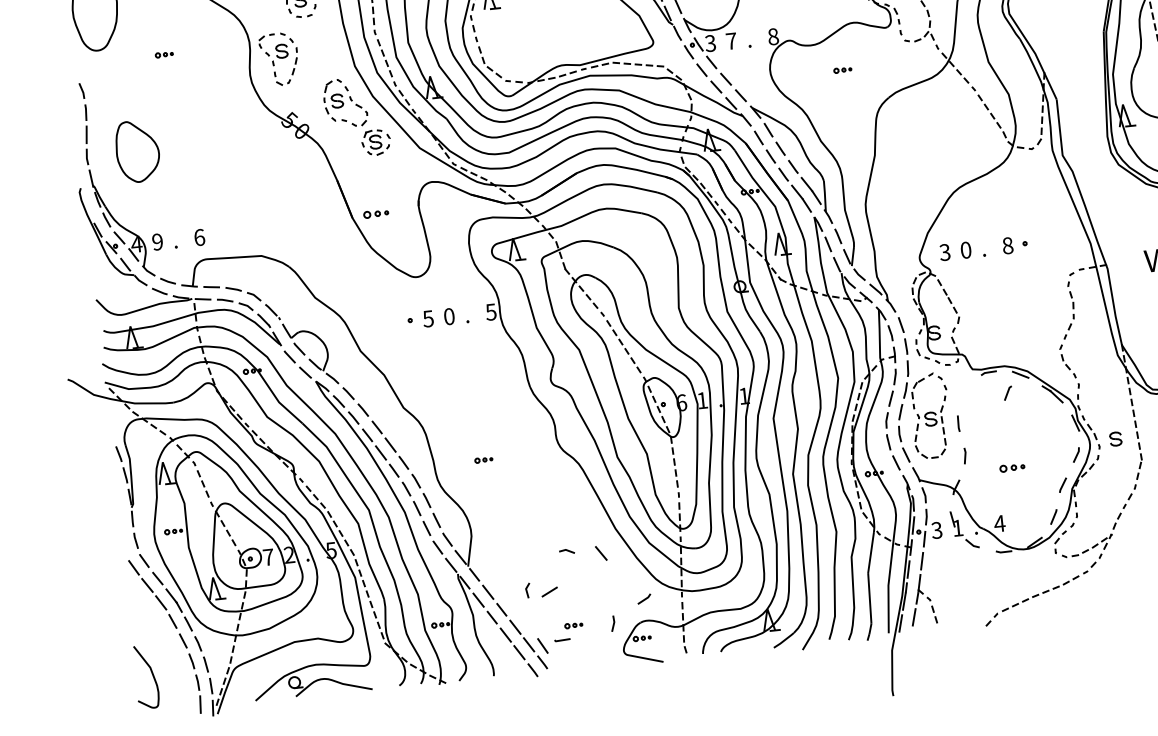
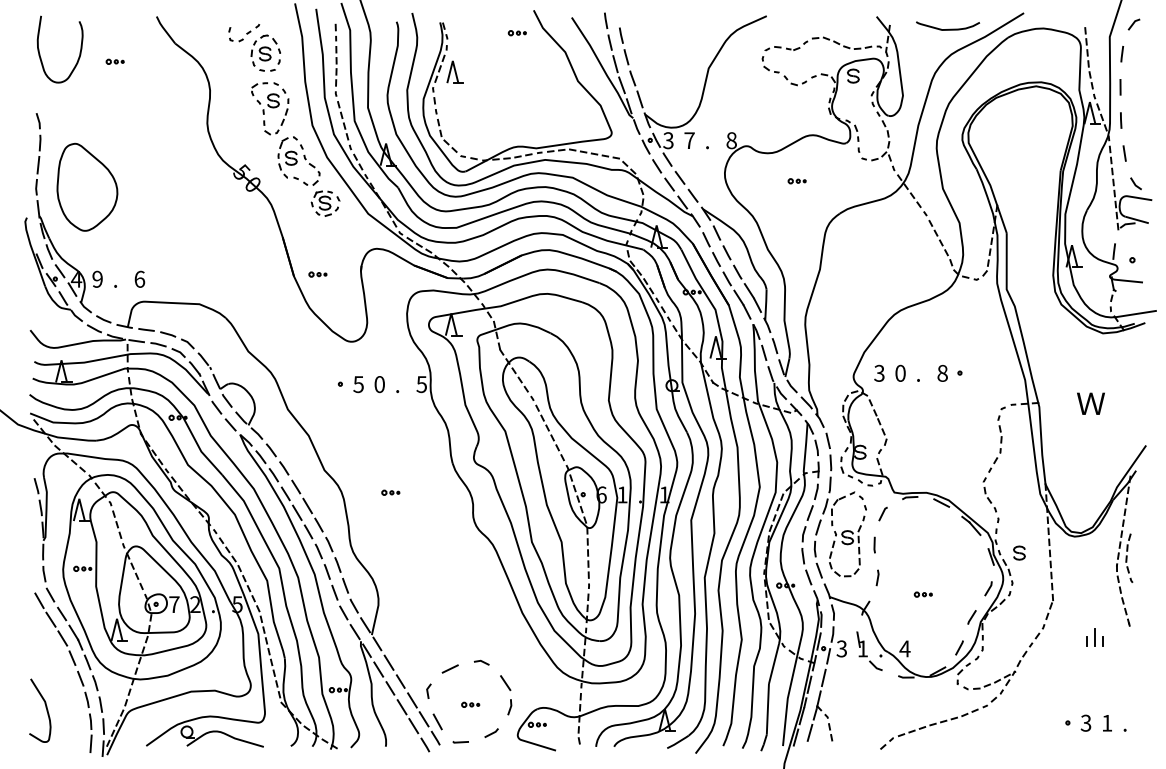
part: (163, 54) -> (114, 61), moved
part: (279, 59) -> (270, 108), moved
part: (137, 150) -> (87, 186), size x1.43
part: (375, 213) -> (317, 274), size x0.71
line: (1007, 392) -> (882, 513), moved
part: (1115, 438) -> (1019, 552), moved
part: (483, 459) -> (390, 492), moved
part: (1011, 467) -> (922, 594), size x0.71
line: (566, 551) -> (481, 662), moved
line: (601, 552) -> (505, 682), moved
line: (527, 589) -> (428, 690), moved
line: (644, 598) -> (491, 732), moved
line: (562, 640) -> (460, 742), moved

